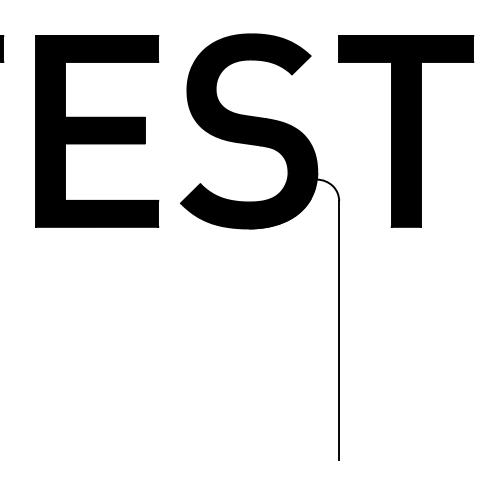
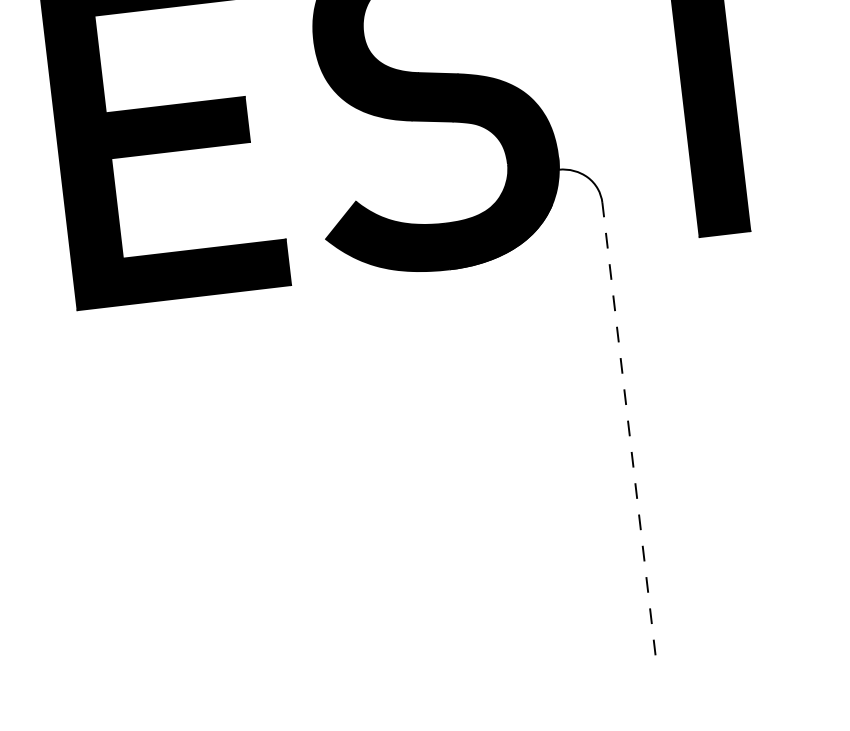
line: (339, 329) -> (629, 427), solid -> dashed

